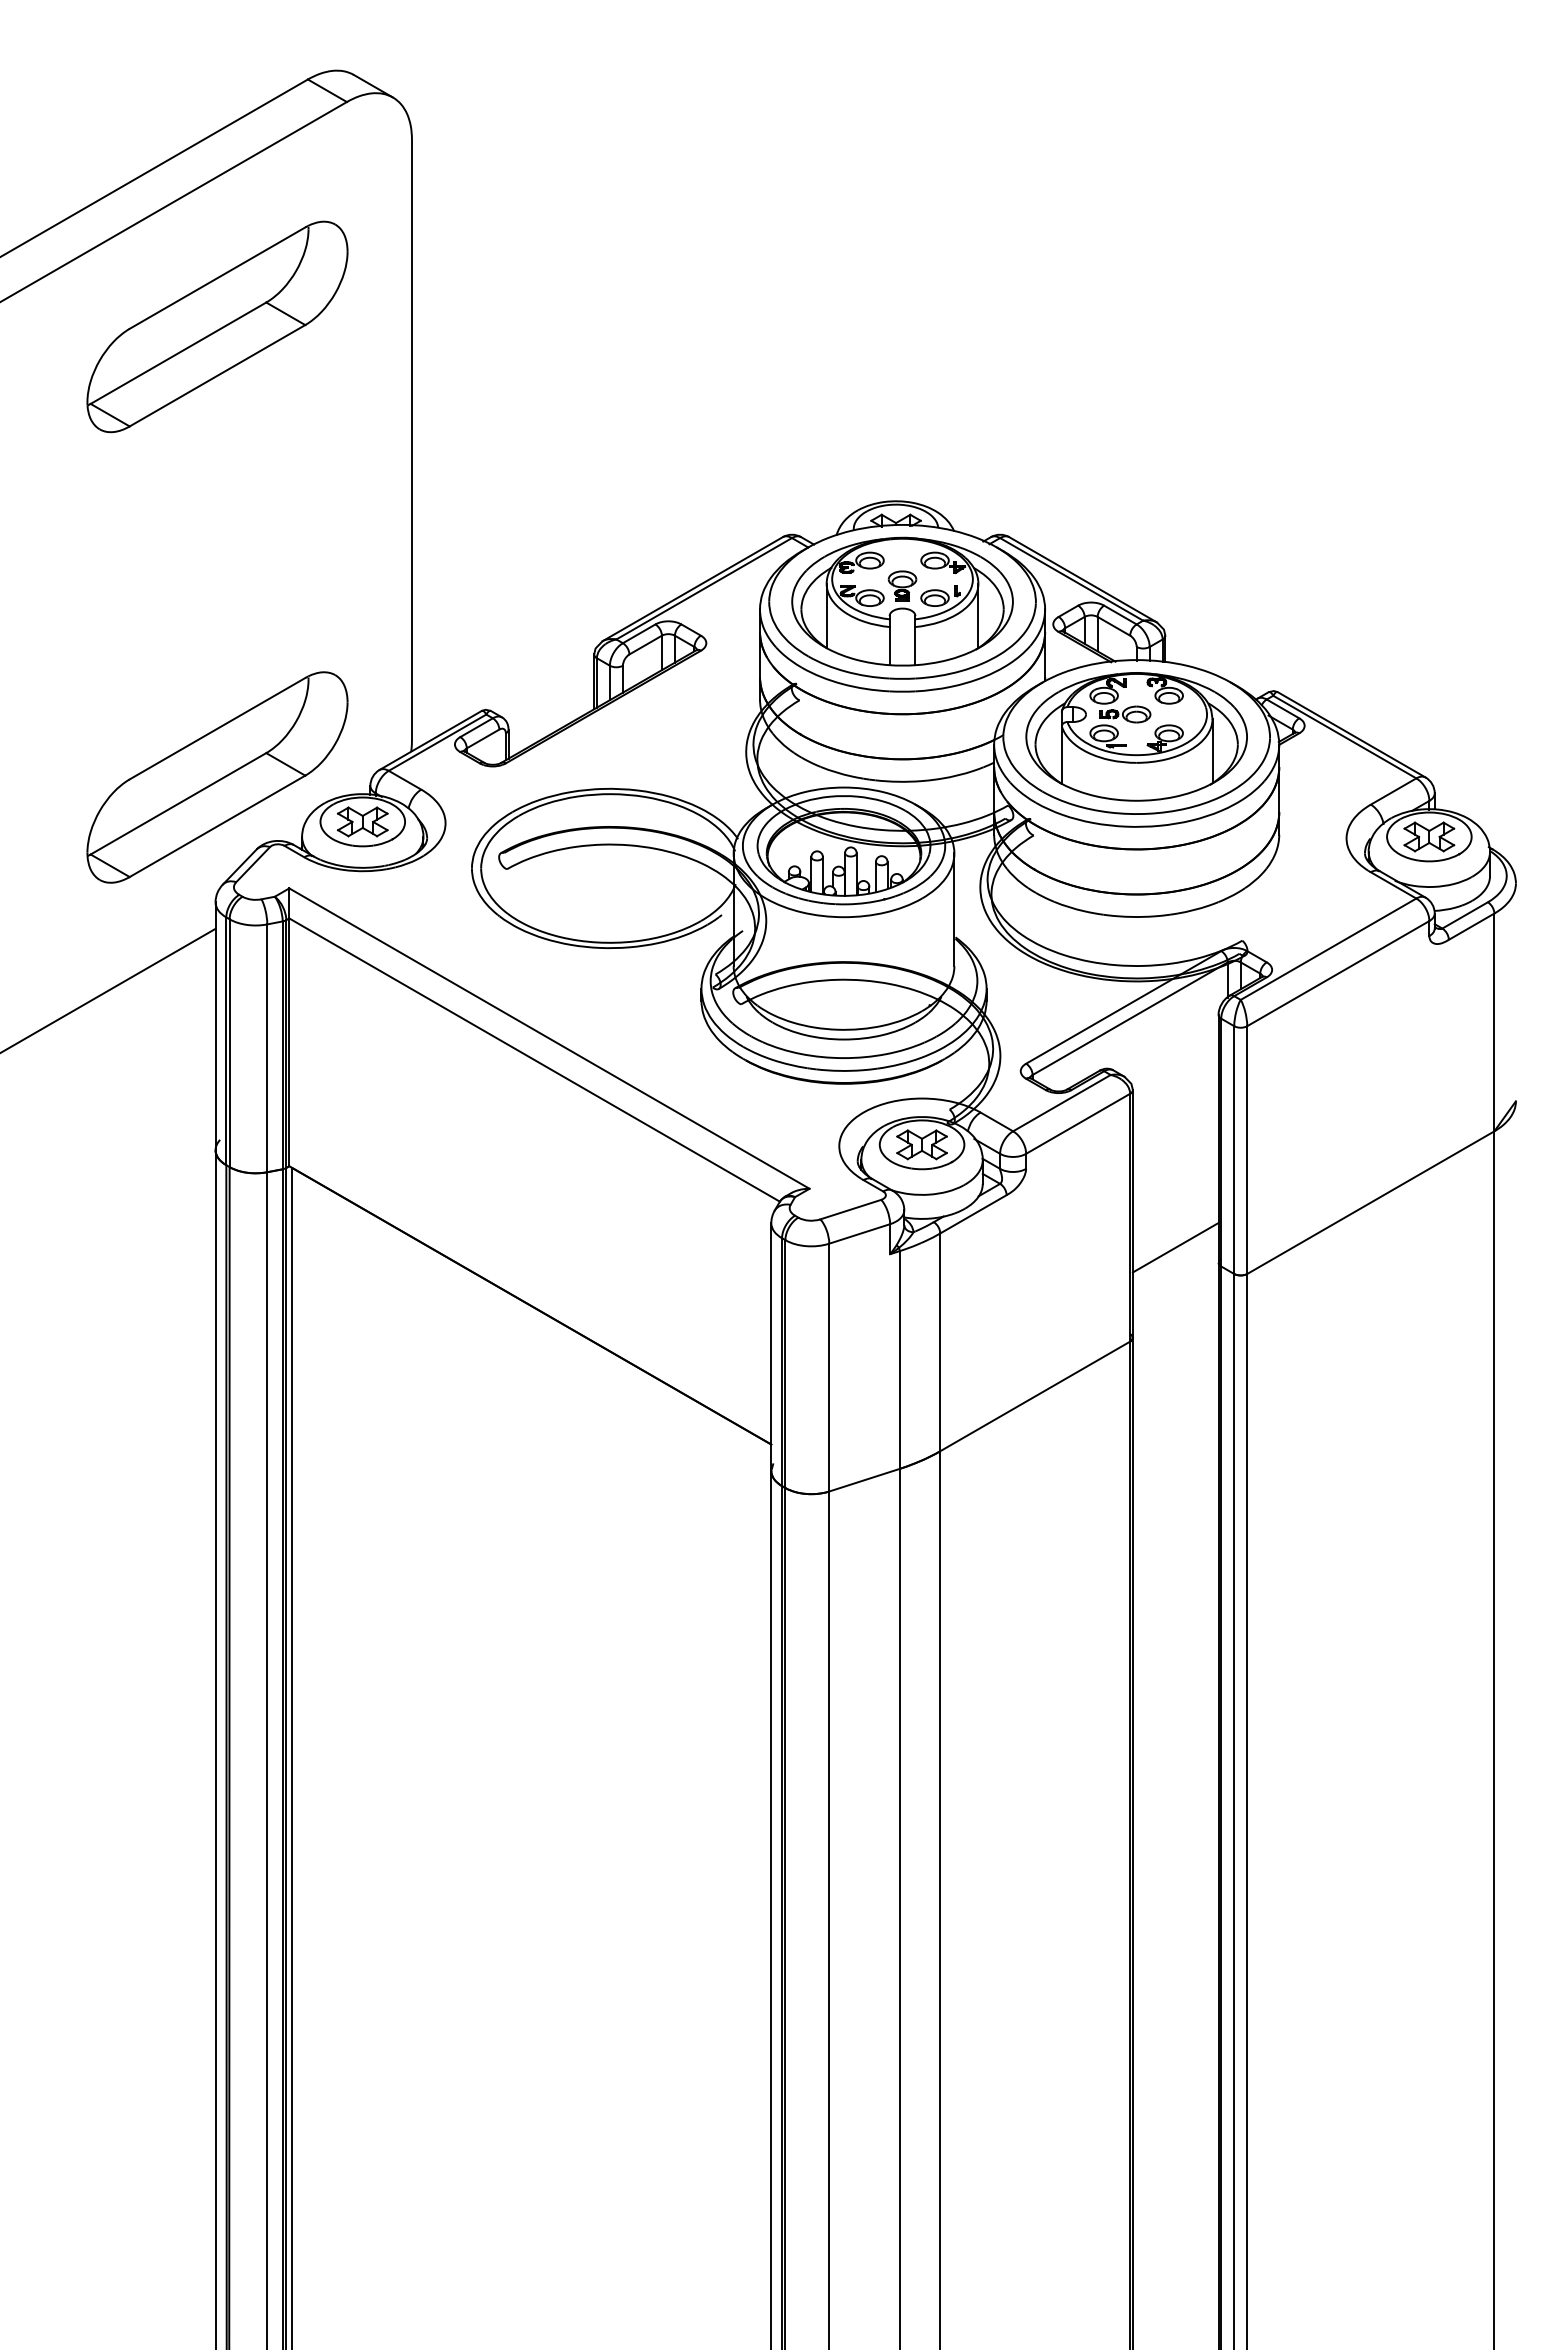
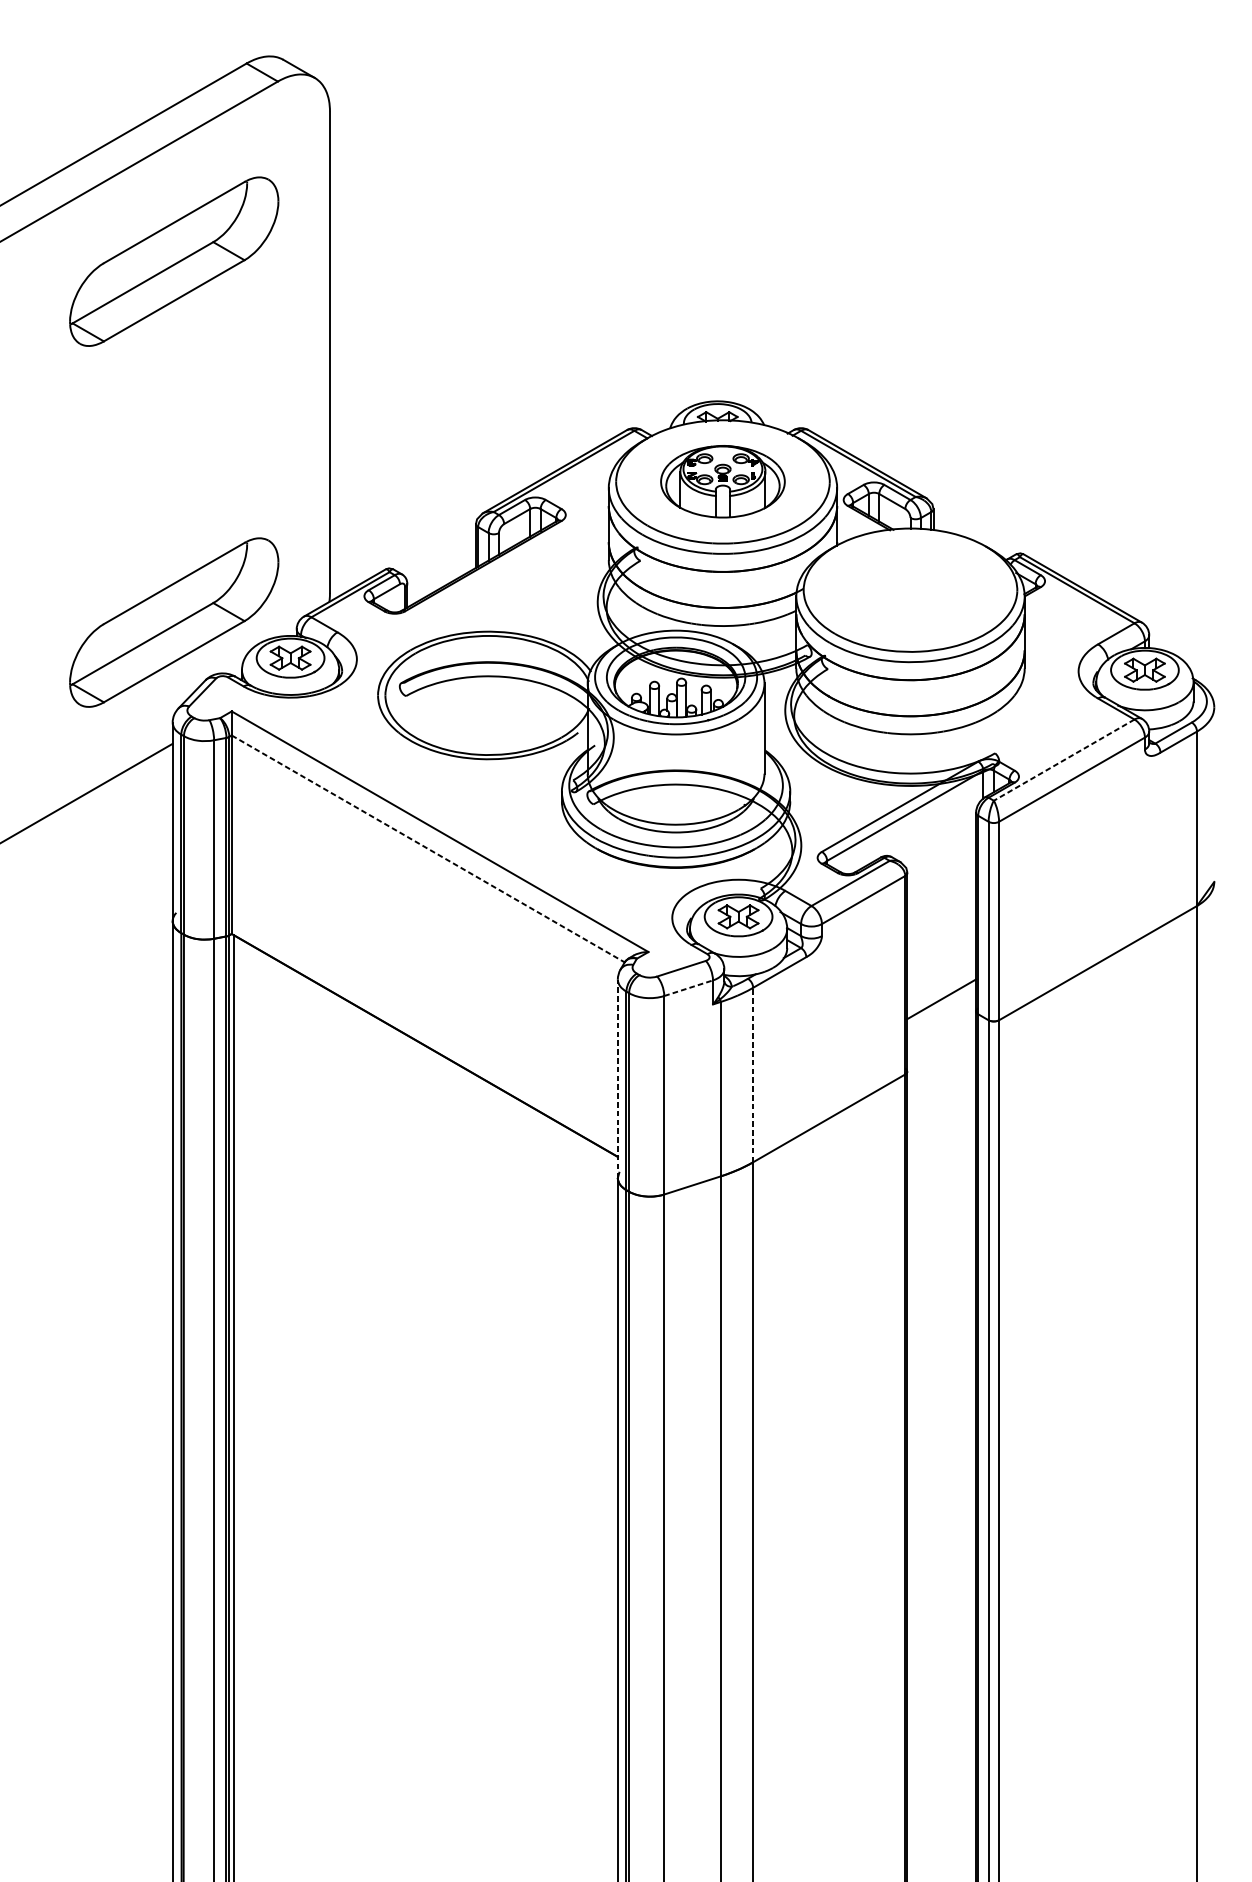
part: (902, 601) -> (722, 481), size x0.7
part: (1136, 736) -> (910, 589), removed
line: (1328, 949) -> (1064, 760), solid -> dashed
line: (535, 1060) -> (428, 849), solid -> dashed
line: (859, 1233) -> (688, 987), solid -> dashed
line: (940, 1342) -> (753, 1075), solid -> dashed
line: (771, 1347) -> (617, 1079), solid -> dashed

